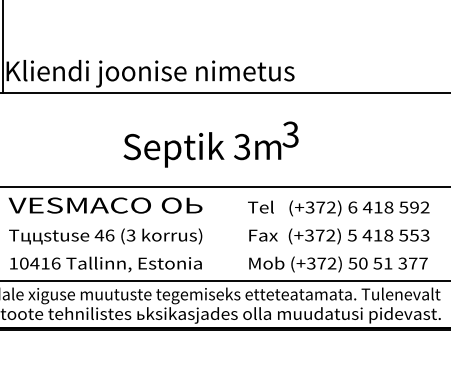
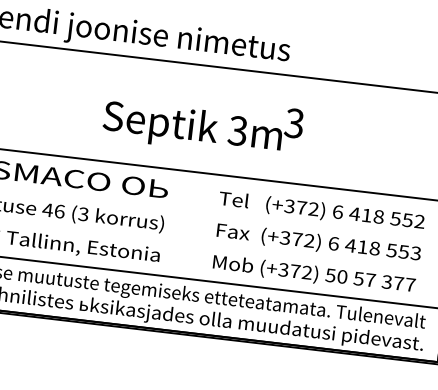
text: (210, 144) -> (202, 123), moved
text: (414, 207) -> (407, 220), 592 -> 552
text: (352, 235) -> (333, 243), 5 -> 6
text: (388, 263) -> (370, 280), 51 -> 57

